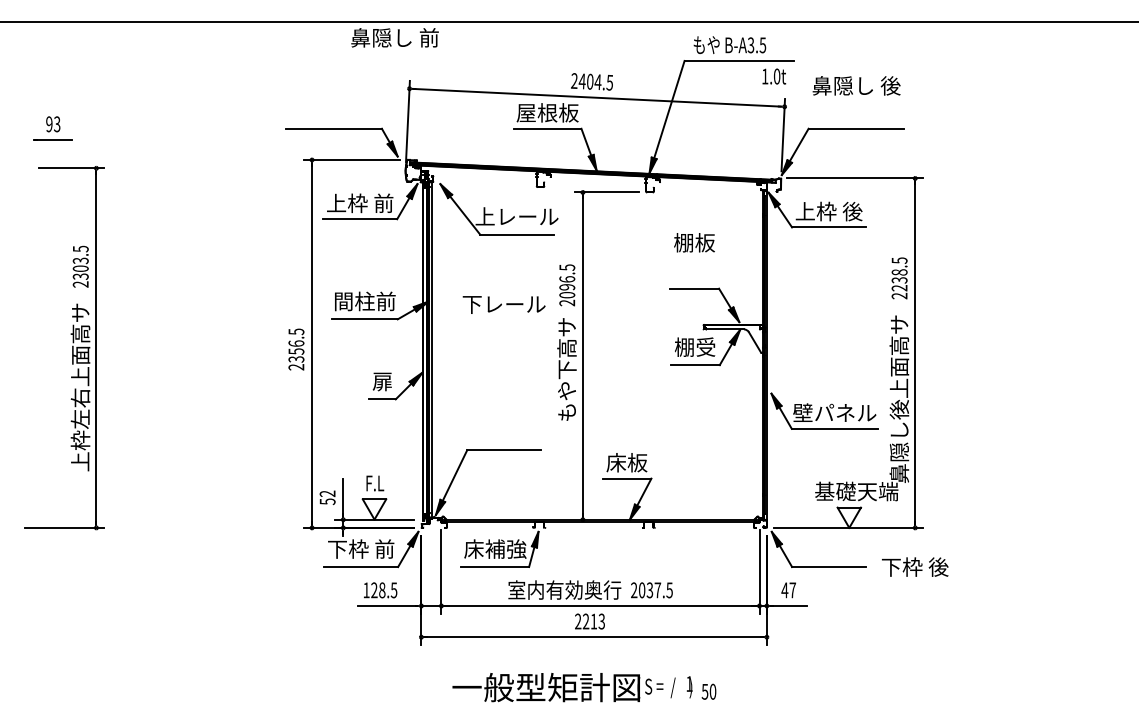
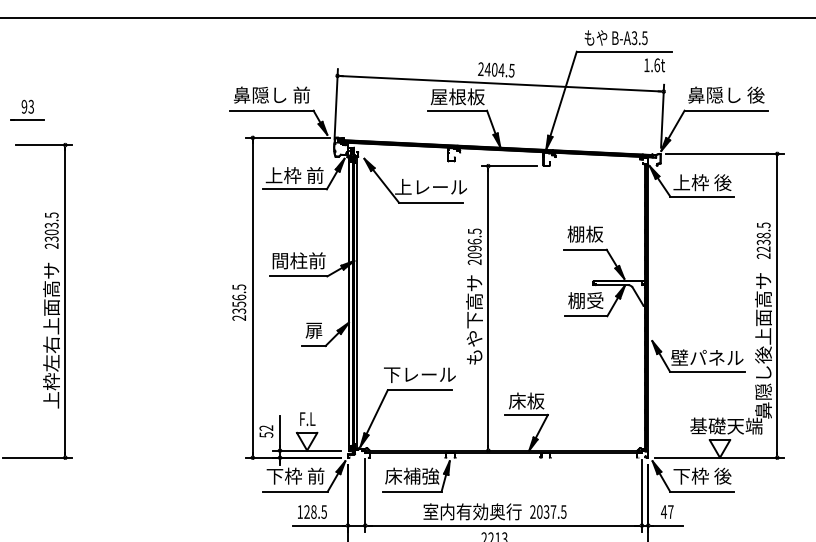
text: (394, 37) -> (271, 94), moved
text: (777, 76) -> (657, 65), 1.0t -> 1.6t
text: (856, 85) -> (726, 94), moved
text: (694, 242) -> (585, 233), moved
text: (503, 304) -> (419, 374), moved
text: (915, 566) -> (702, 475), moved

